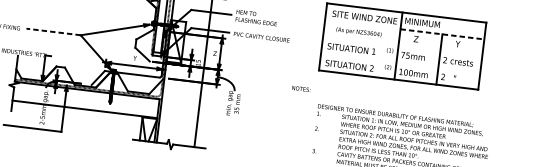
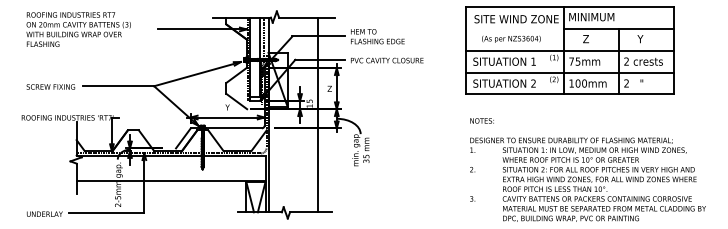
line: (53, 32) -> (118, 86), dashed -> solid
line: (442, 34) -> (619, 28), dashed -> solid
line: (402, 46) -> (569, 50), added
line: (400, 63) -> (569, 72), added
text: (300, 88) -> (481, 120), moved

